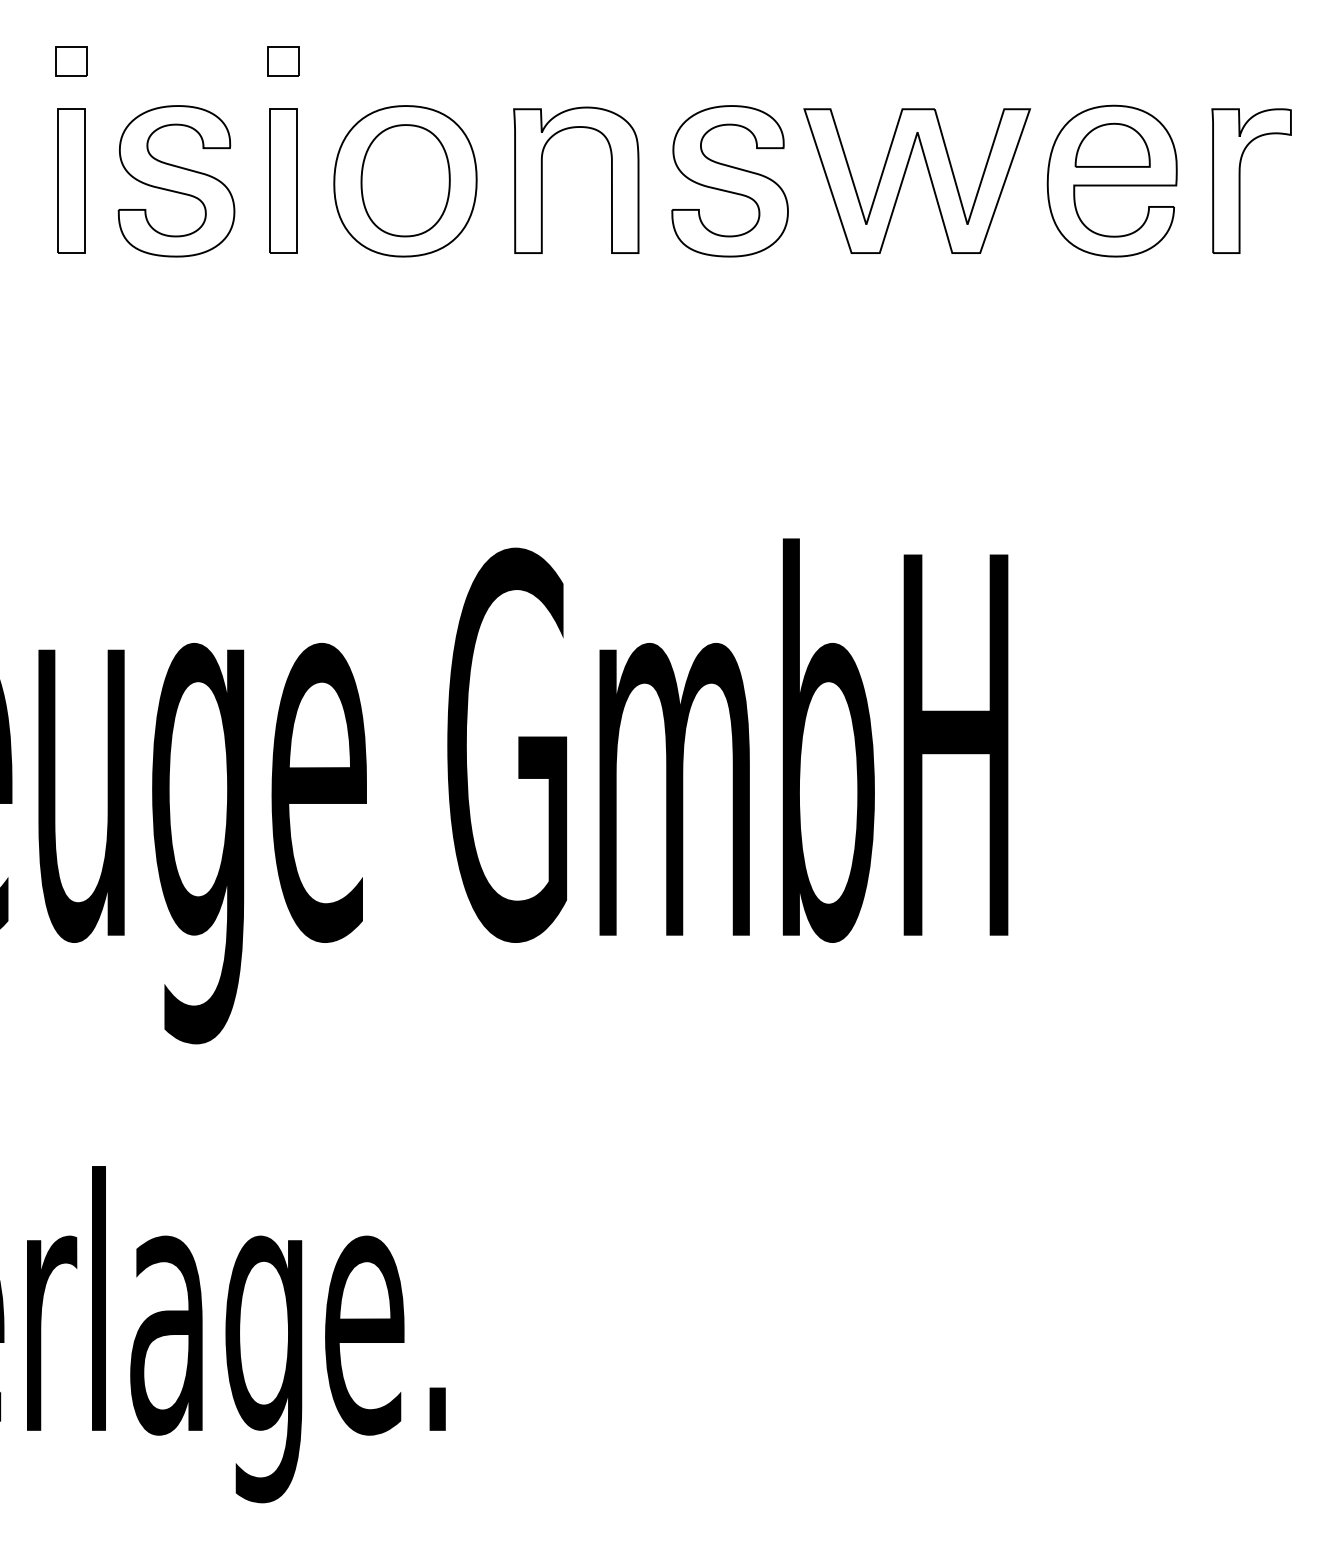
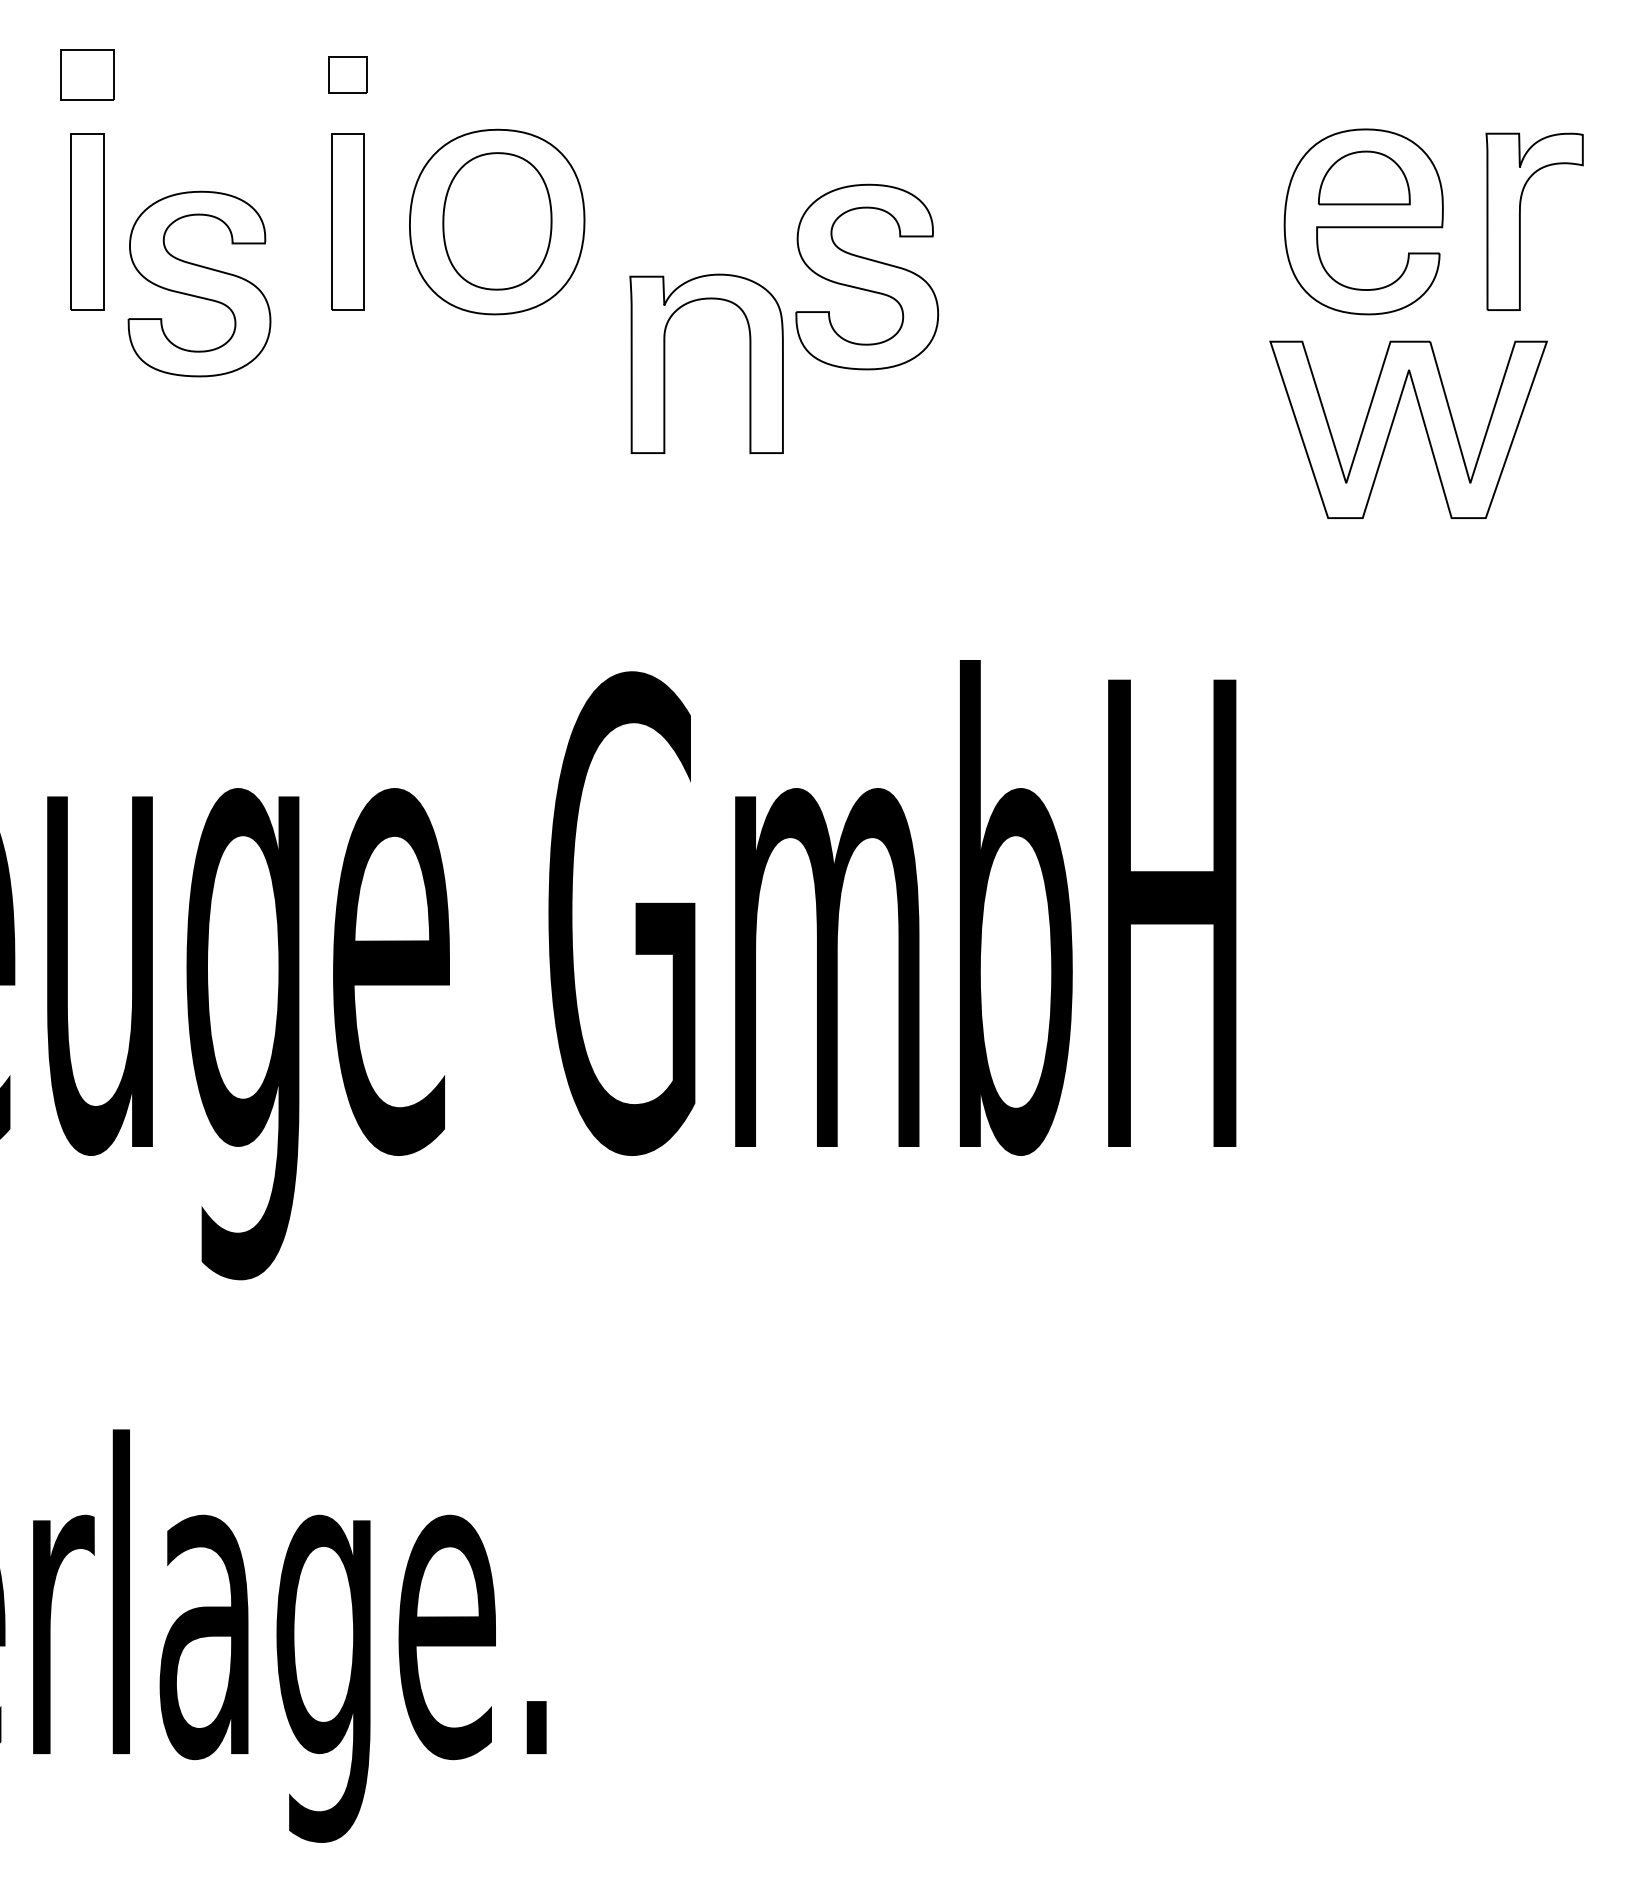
part: (70, 60) -> (86, 74), size x1.4
part: (929, 176) -> (1423, 424), moved
part: (176, 180) -> (199, 283), moved
part: (542, 180) -> (665, 363), moved
part: (730, 180) -> (867, 276), moved

